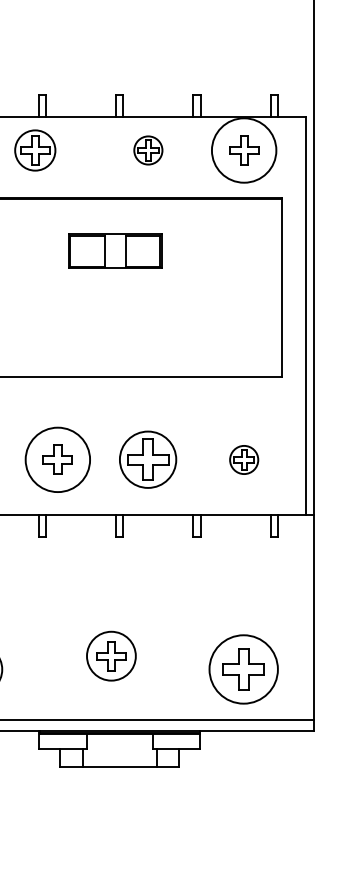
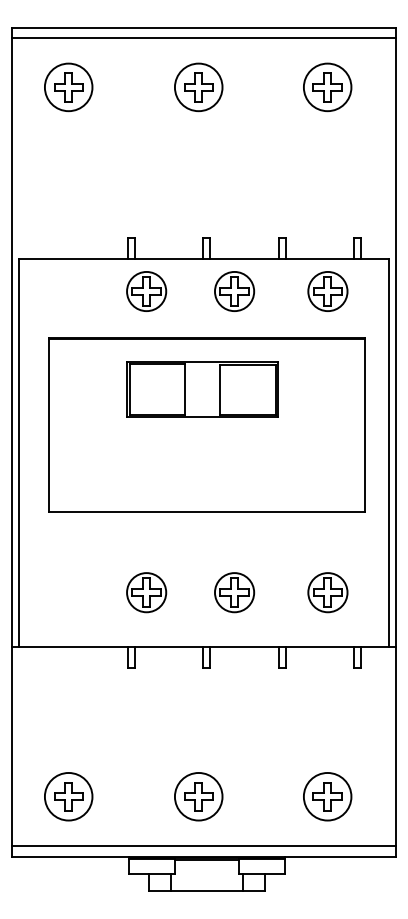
part: (35, 150) -> (146, 291), moved
part: (148, 150) -> (234, 291), size x1.43
circle: (243, 150) -> (327, 291), size x0.62
part: (115, 251) -> (202, 389), size x1.67
circle: (57, 459) -> (146, 592), size x0.62
part: (148, 459) -> (234, 592), size x0.71
part: (243, 459) -> (327, 592), size x1.43
part: (111, 655) -> (198, 796), moved
part: (243, 669) -> (327, 796), size x0.71

